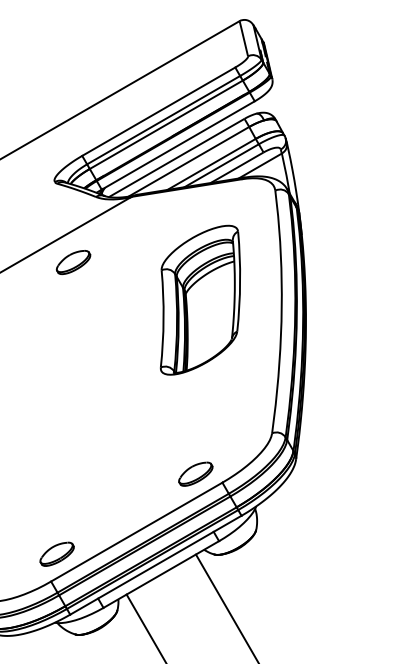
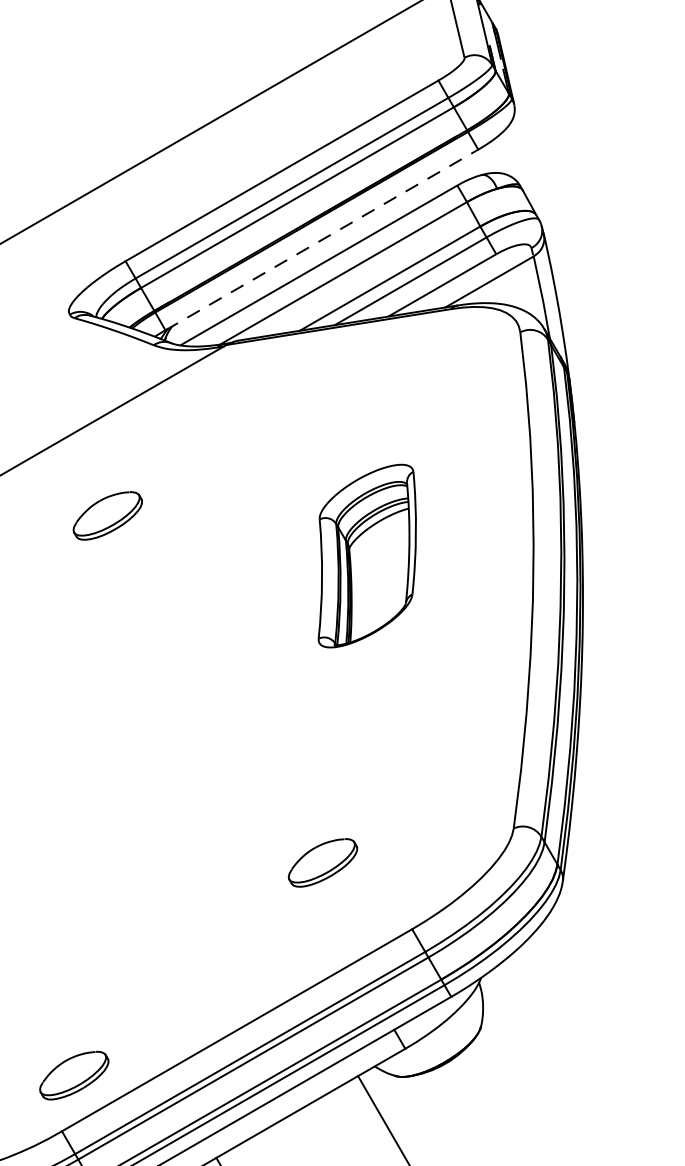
line: (178, 145) -> (322, 239), solid -> dashed
part: (73, 262) -> (107, 515), moved
part: (200, 299) -> (367, 554), size x0.6
part: (195, 473) -> (322, 861), moved

